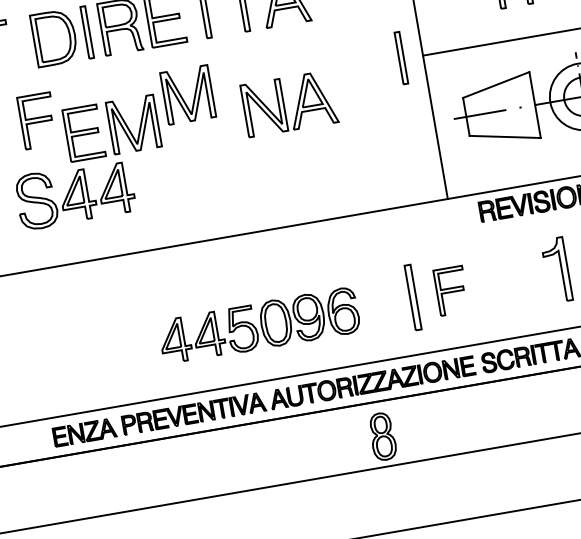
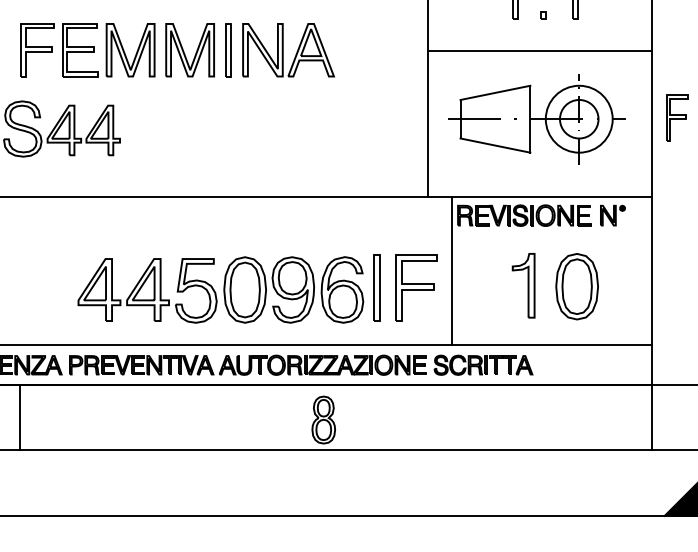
part: (401, 58) -> (228, 50), moved
part: (289, 104) -> (288, 50), moved
part: (112, 128) -> (108, 50), moved
line: (483, 267) -> (451, 270), added
part: (451, 290) -> (416, 287), size x1.43
part: (258, 325) -> (220, 289), size x1.43
line: (82, 485) -> (19, 417), added

